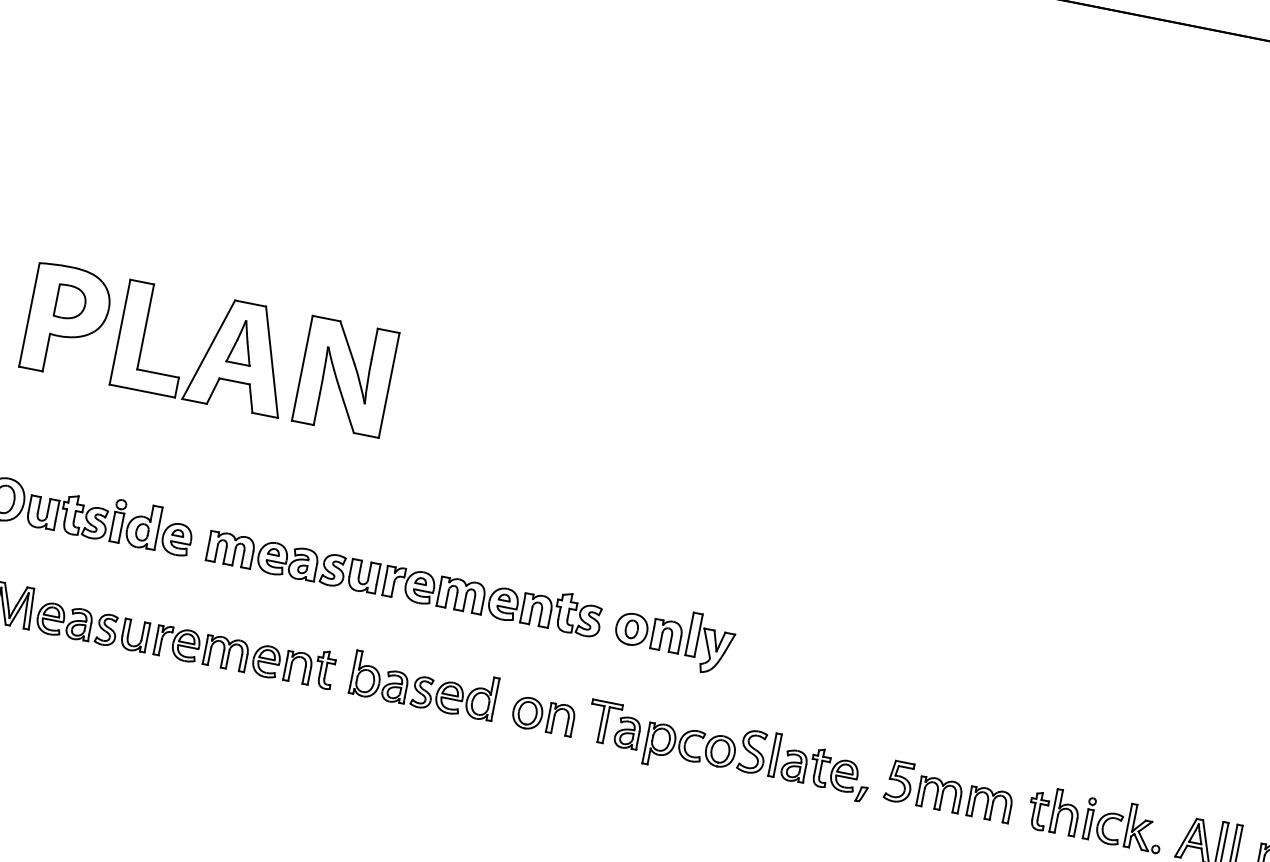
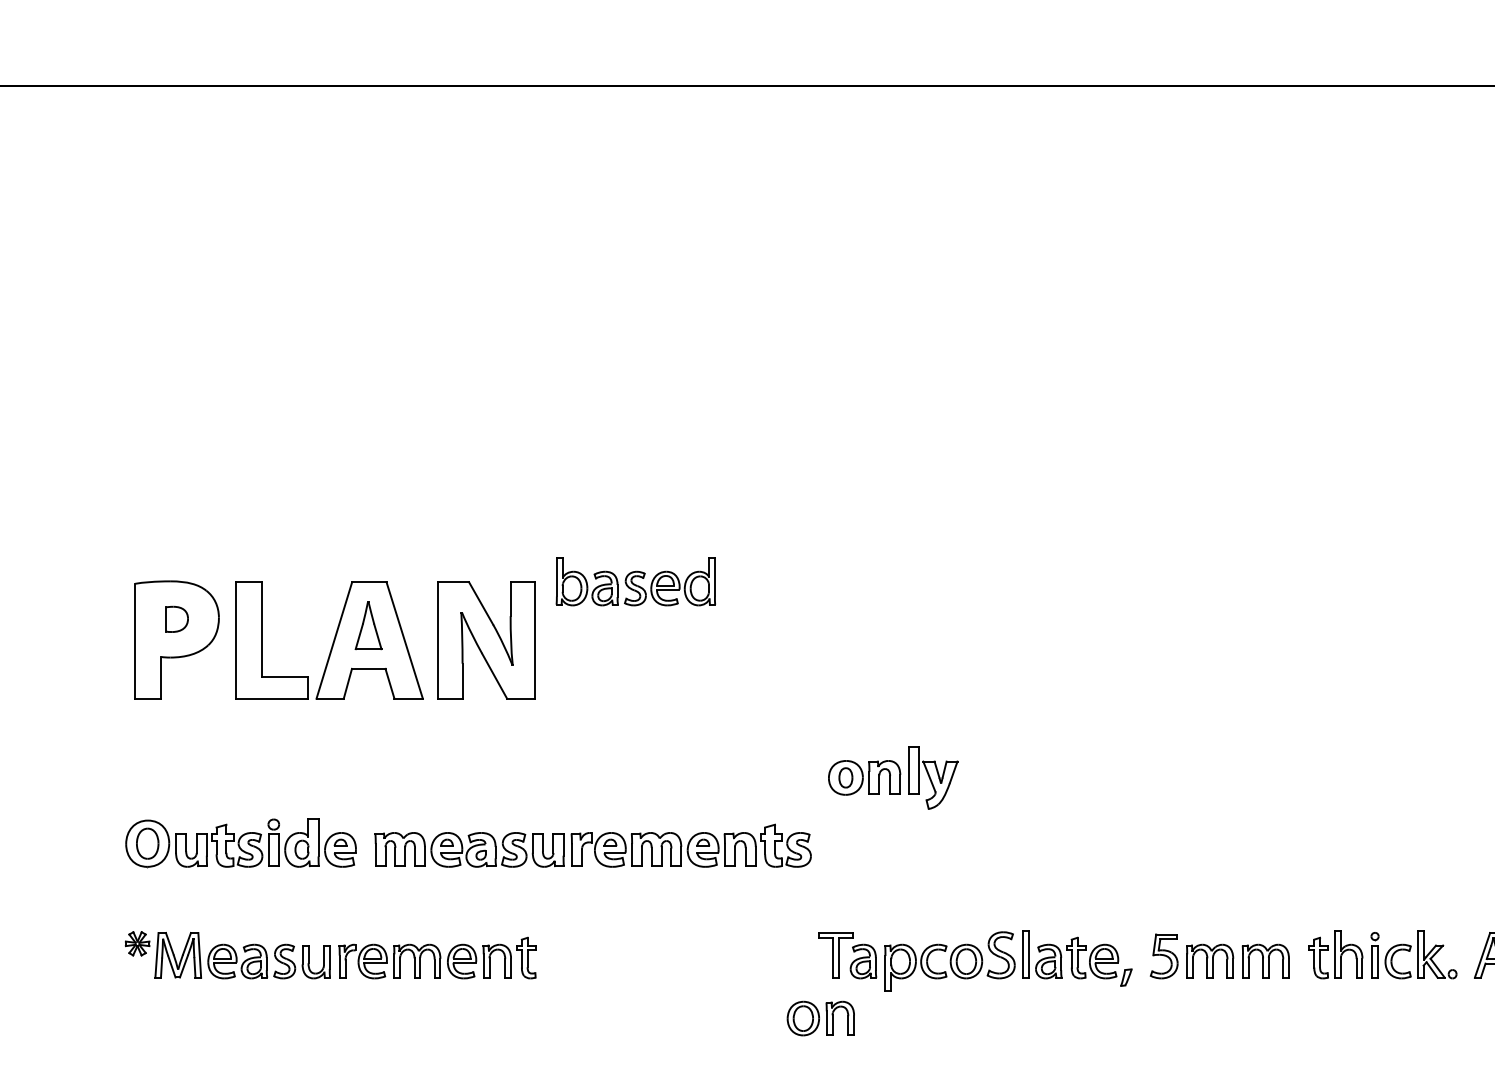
part: (70, 302) -> (176, 619), size x0.7
part: (674, 637) -> (893, 777), moved
part: (423, 686) -> (635, 581), moved
part: (543, 716) -> (820, 1018), moved

